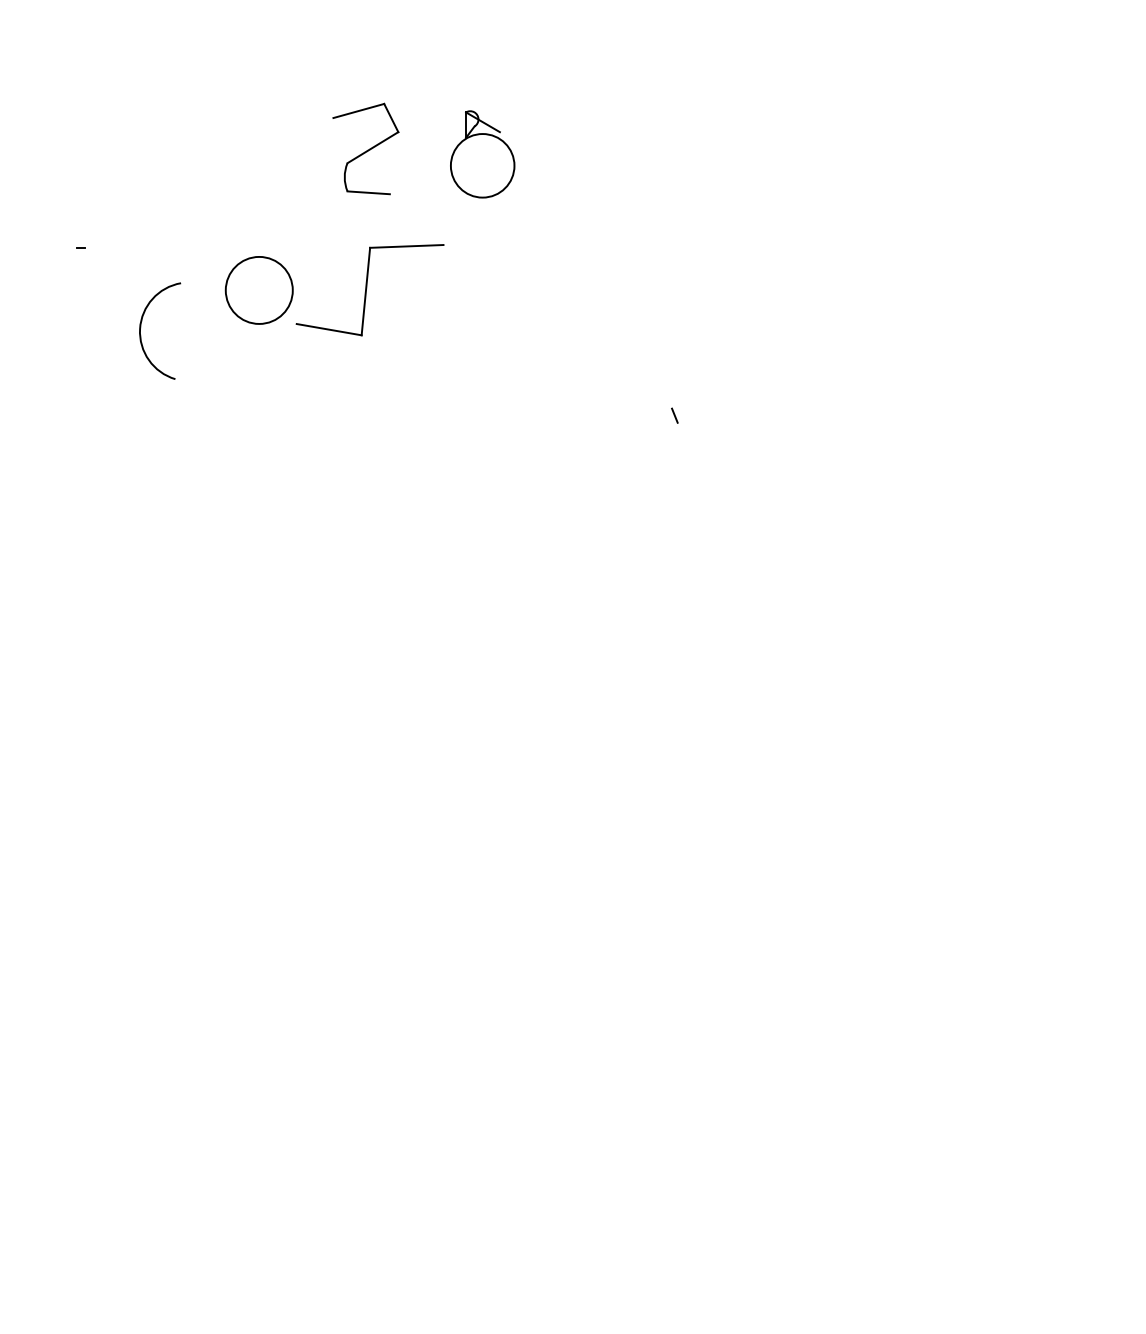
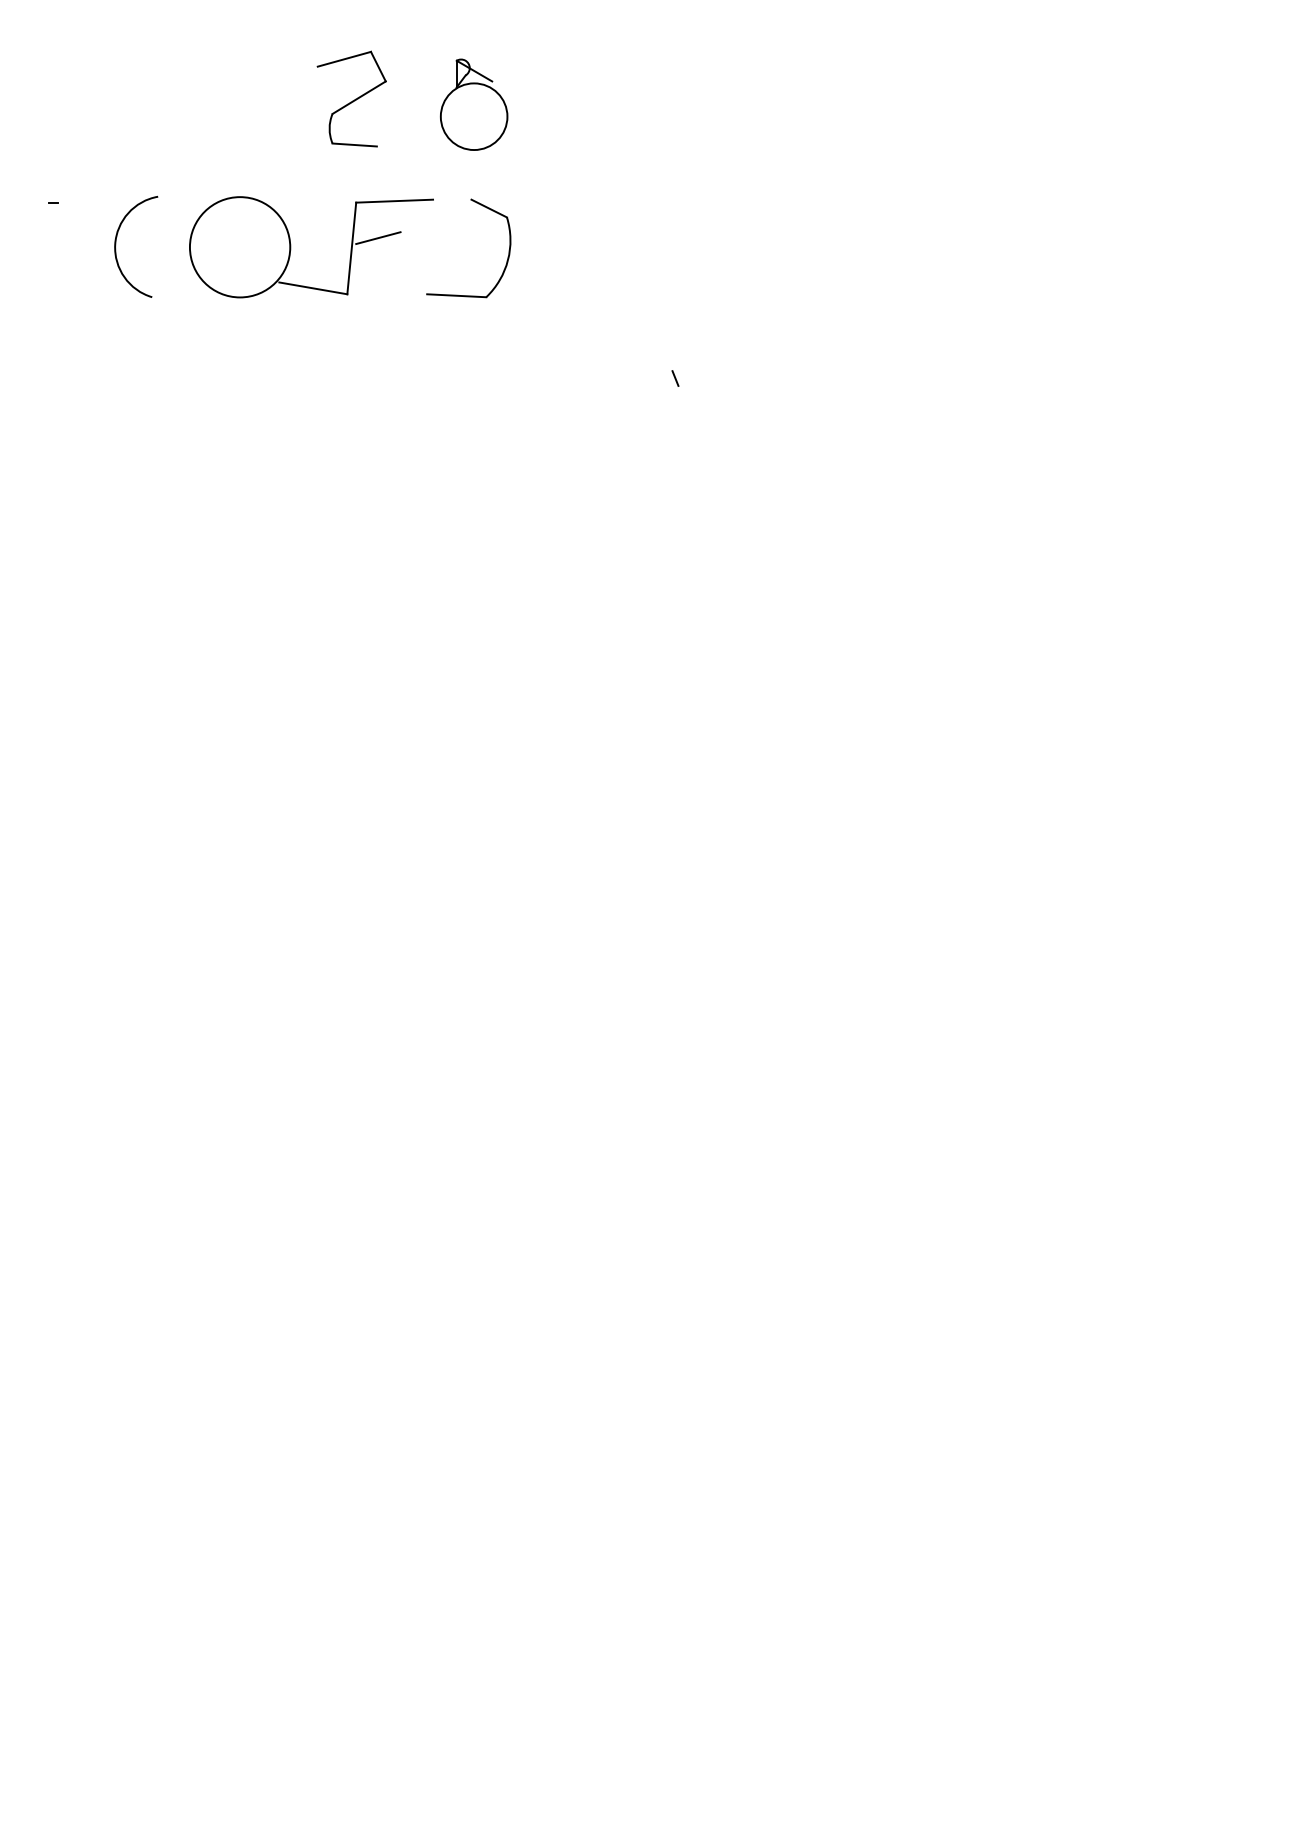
line: (391, 282) -> (378, 238), added
circle: (258, 290) -> (239, 247), size x1.43
part: (514, 299) -> (507, 256), added
arc: (141, 329) -> (116, 245), moved

